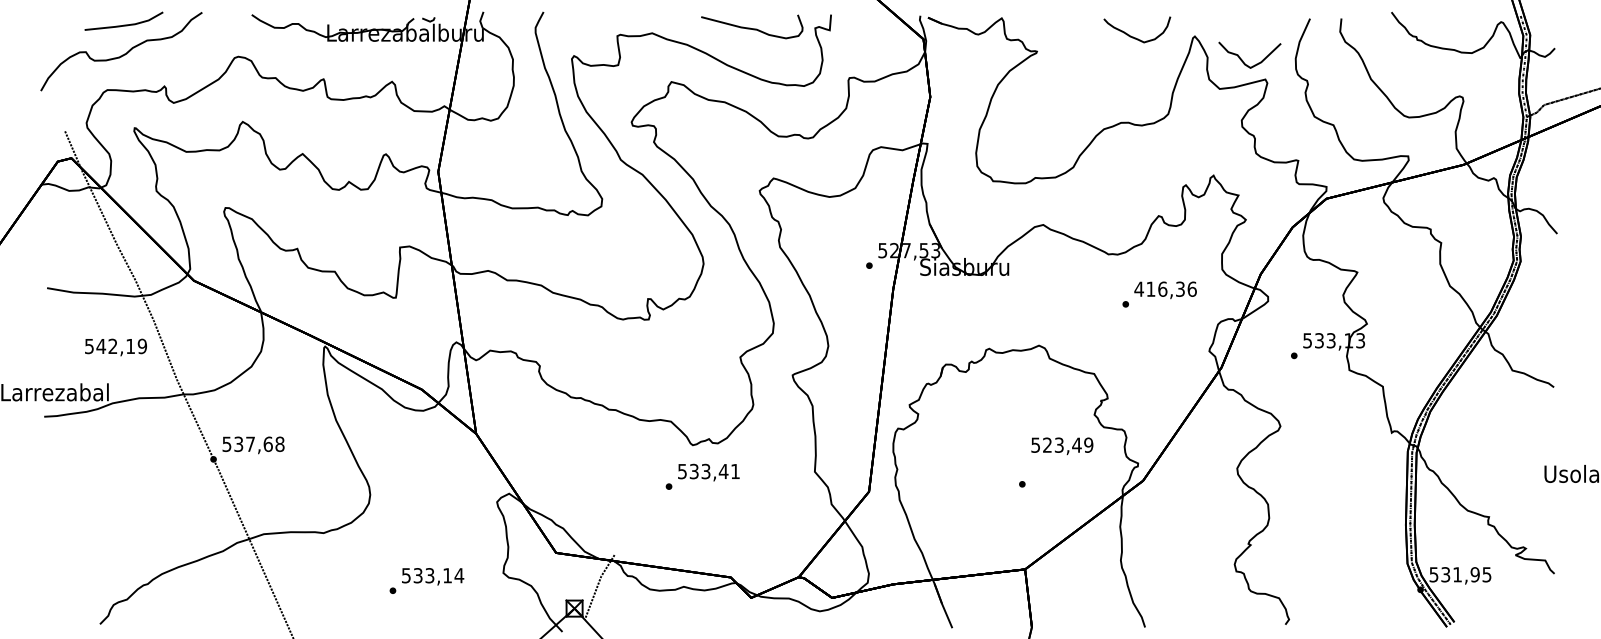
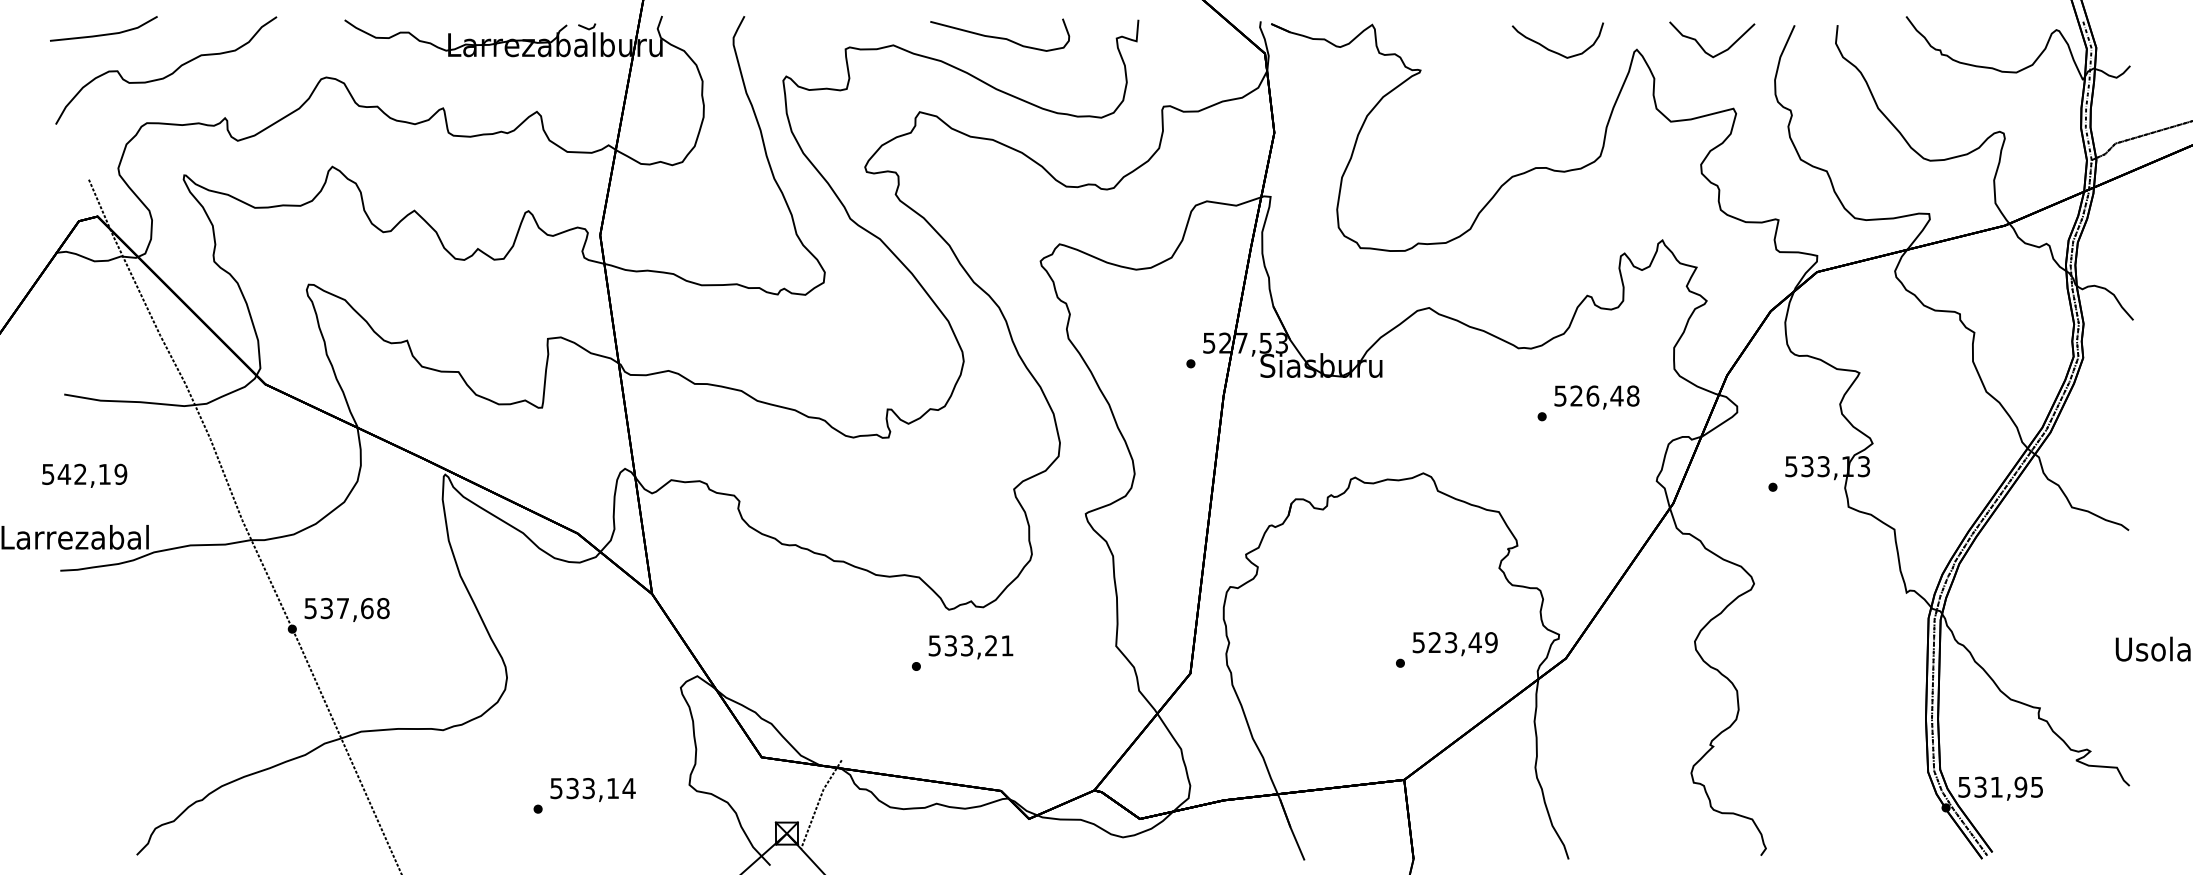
line: (123, 24) -> (103, 33), moved
curve: (752, 28) -> (1000, 37), moved
curve: (1243, 60) -> (1703, 47), moved
text: (1165, 288) -> (1596, 395), 416,36 -> 526,48
text: (115, 347) -> (83, 475), moved
text: (1062, 446) -> (1455, 644), moved
text: (723, 470) -> (991, 644), 533,41 -> 533,21

